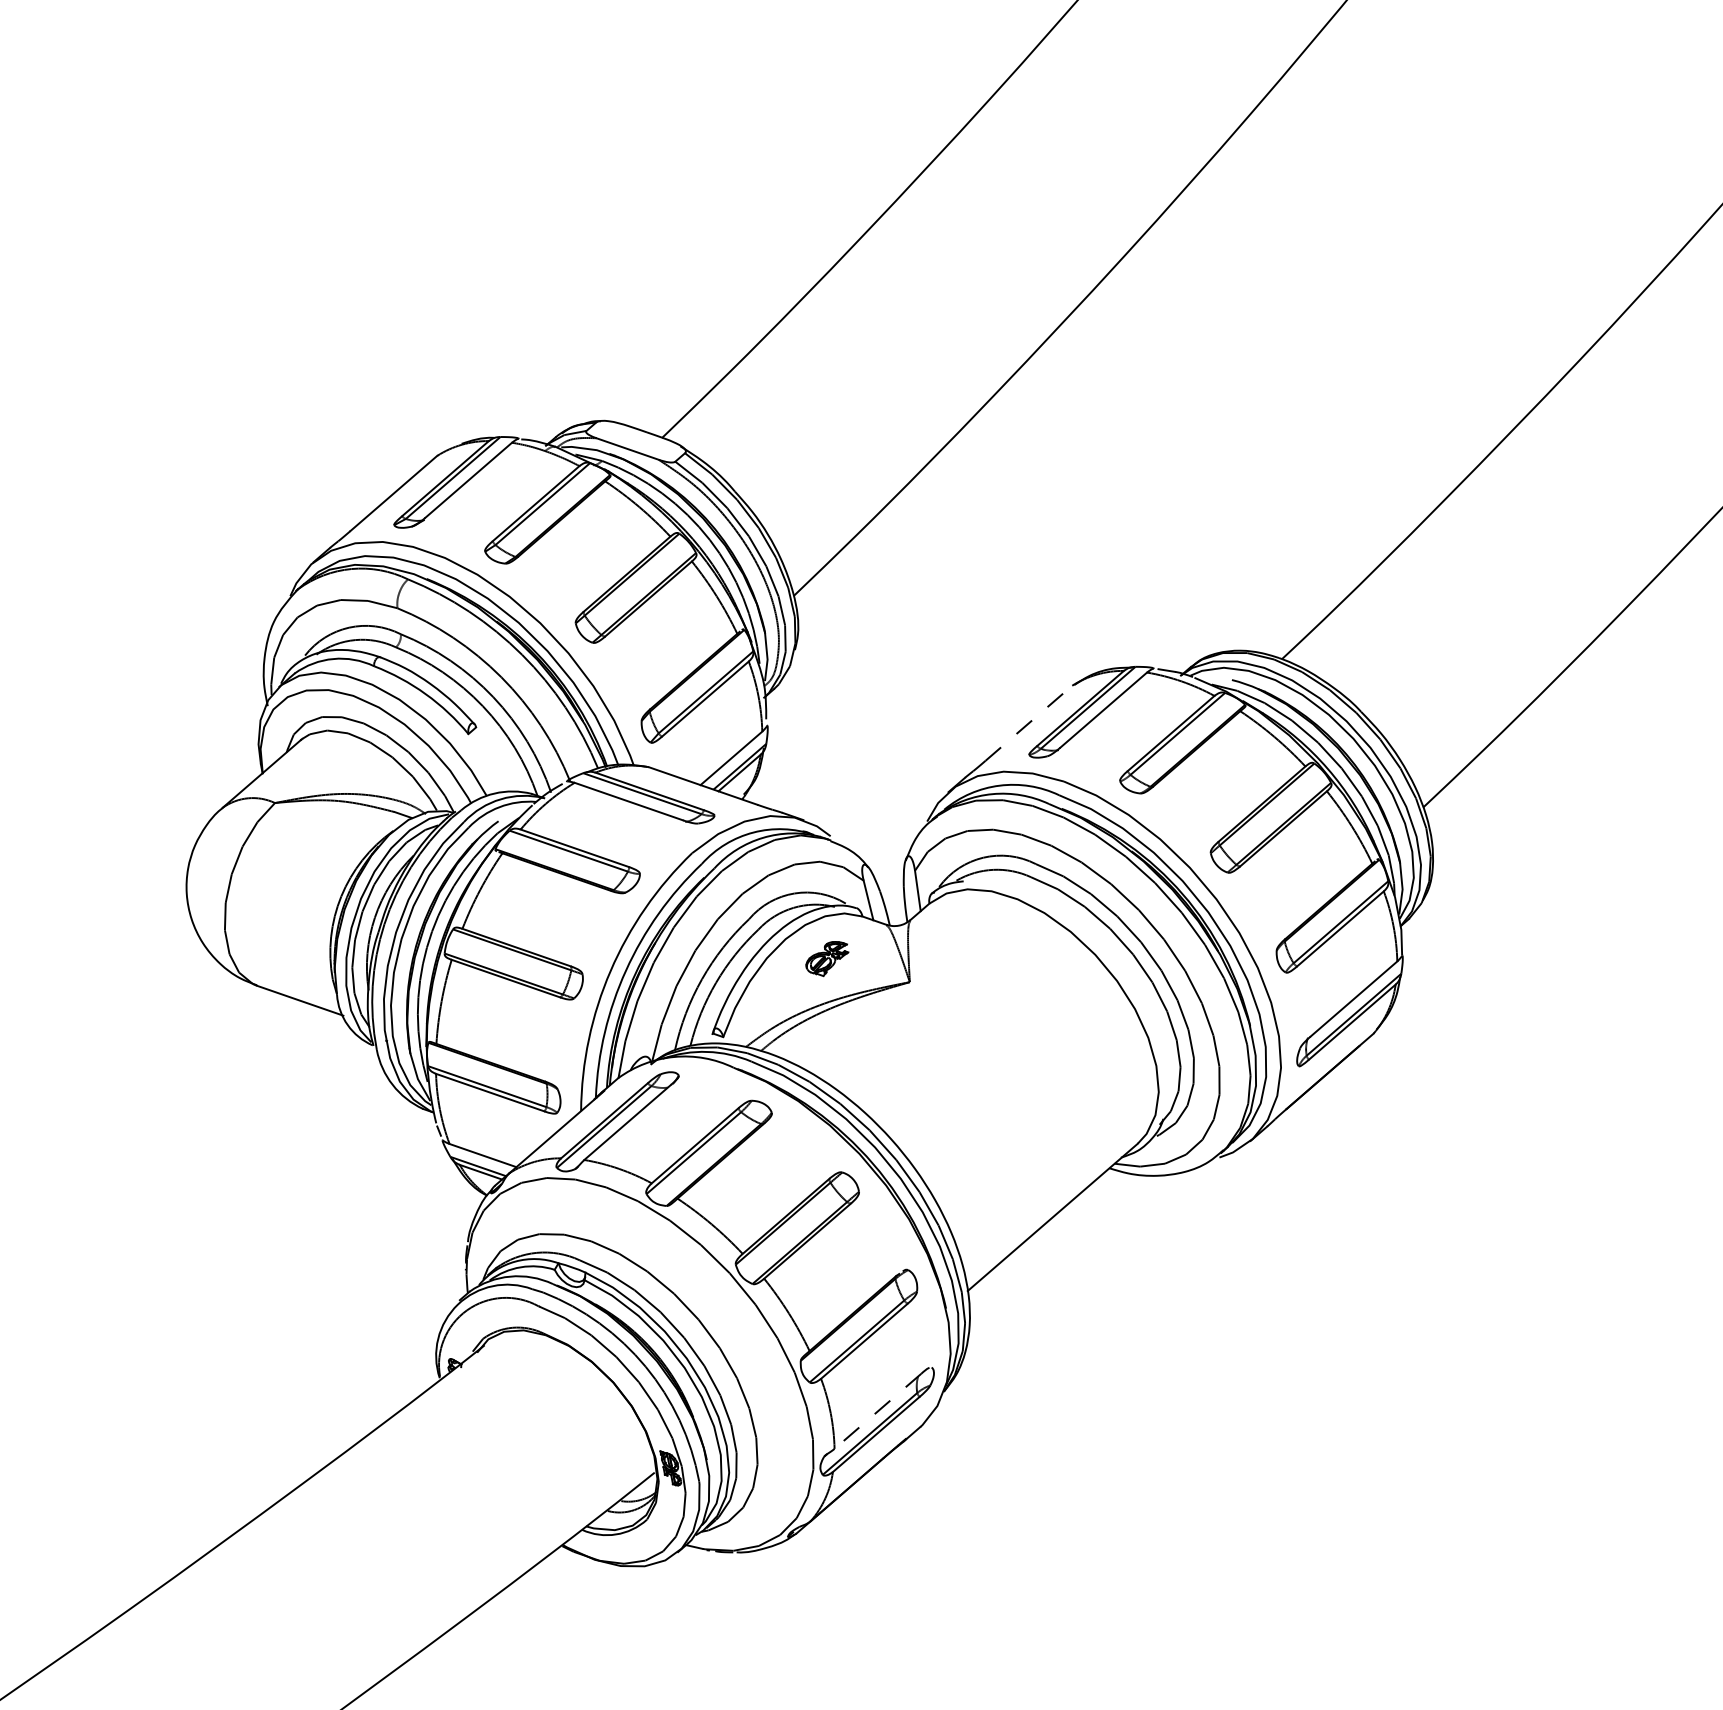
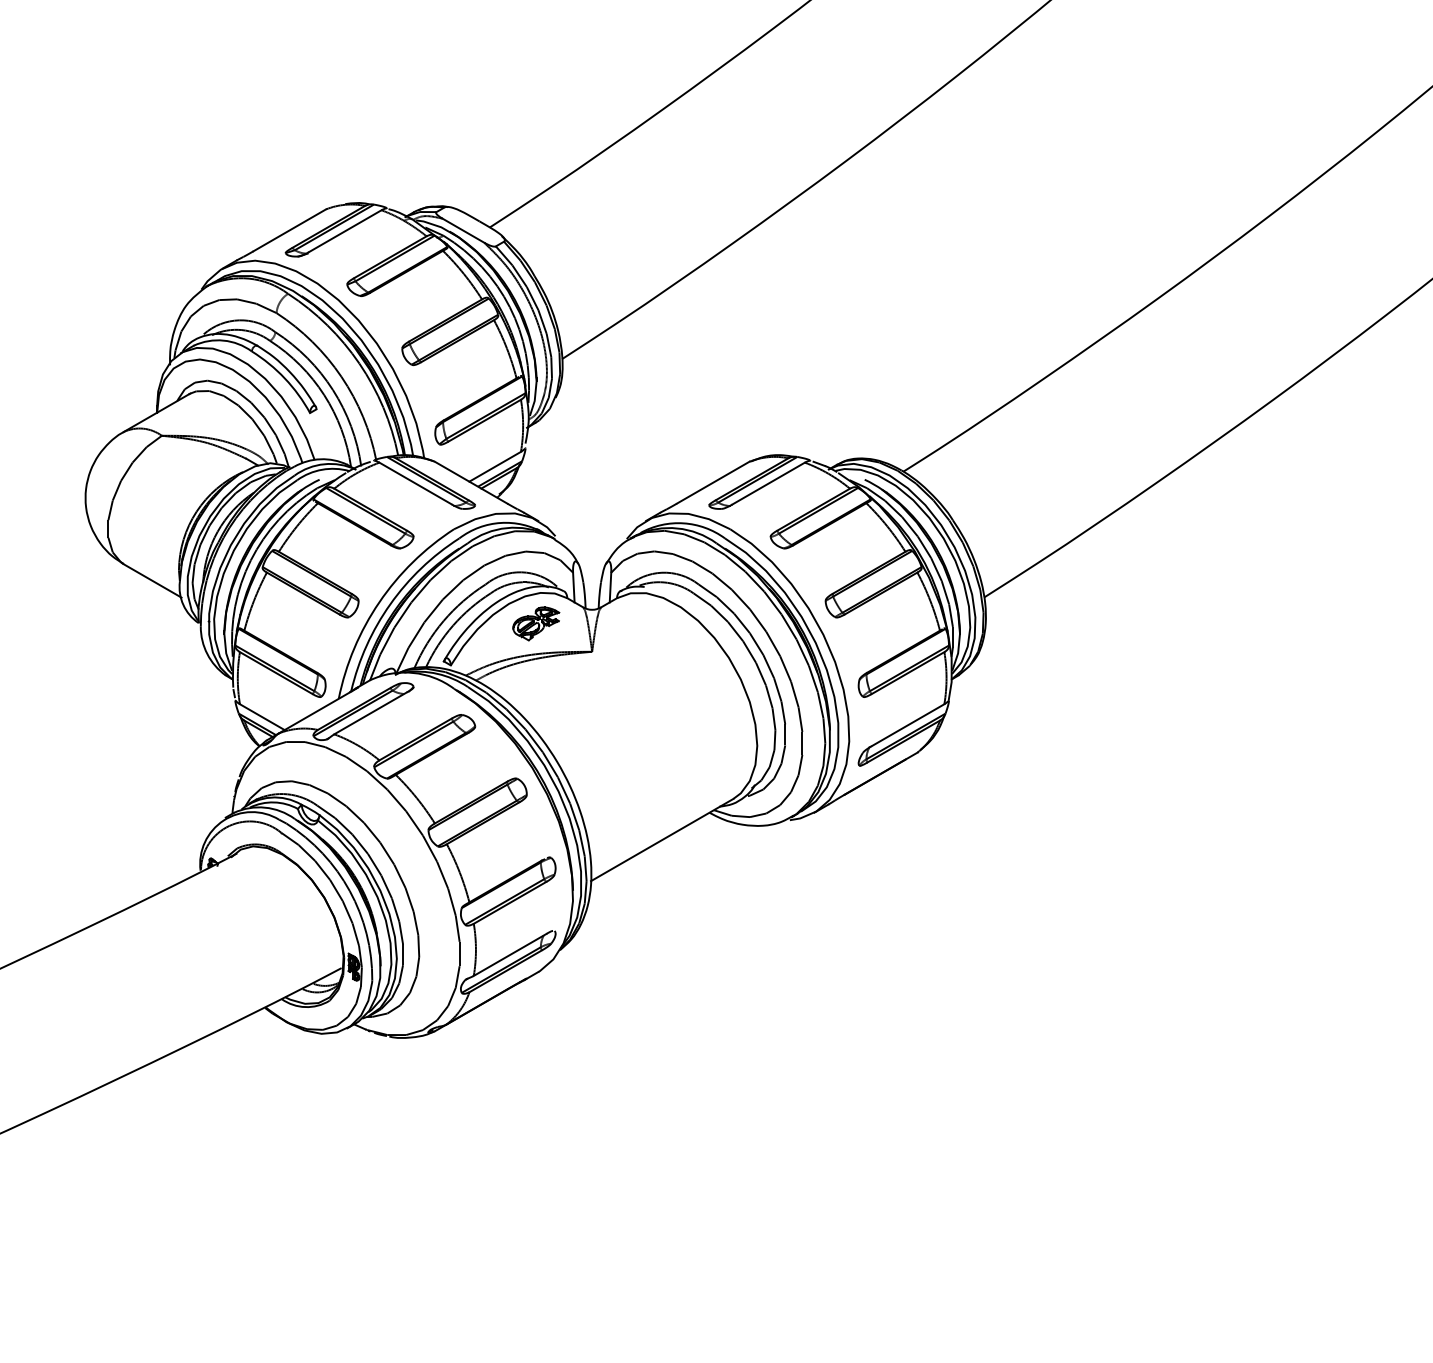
line: (1029, 722) -> (713, 482), dashed -> solid
part: (827, 958) -> (536, 623), size x1.43
line: (878, 1410) -> (510, 954), dashed -> solid

